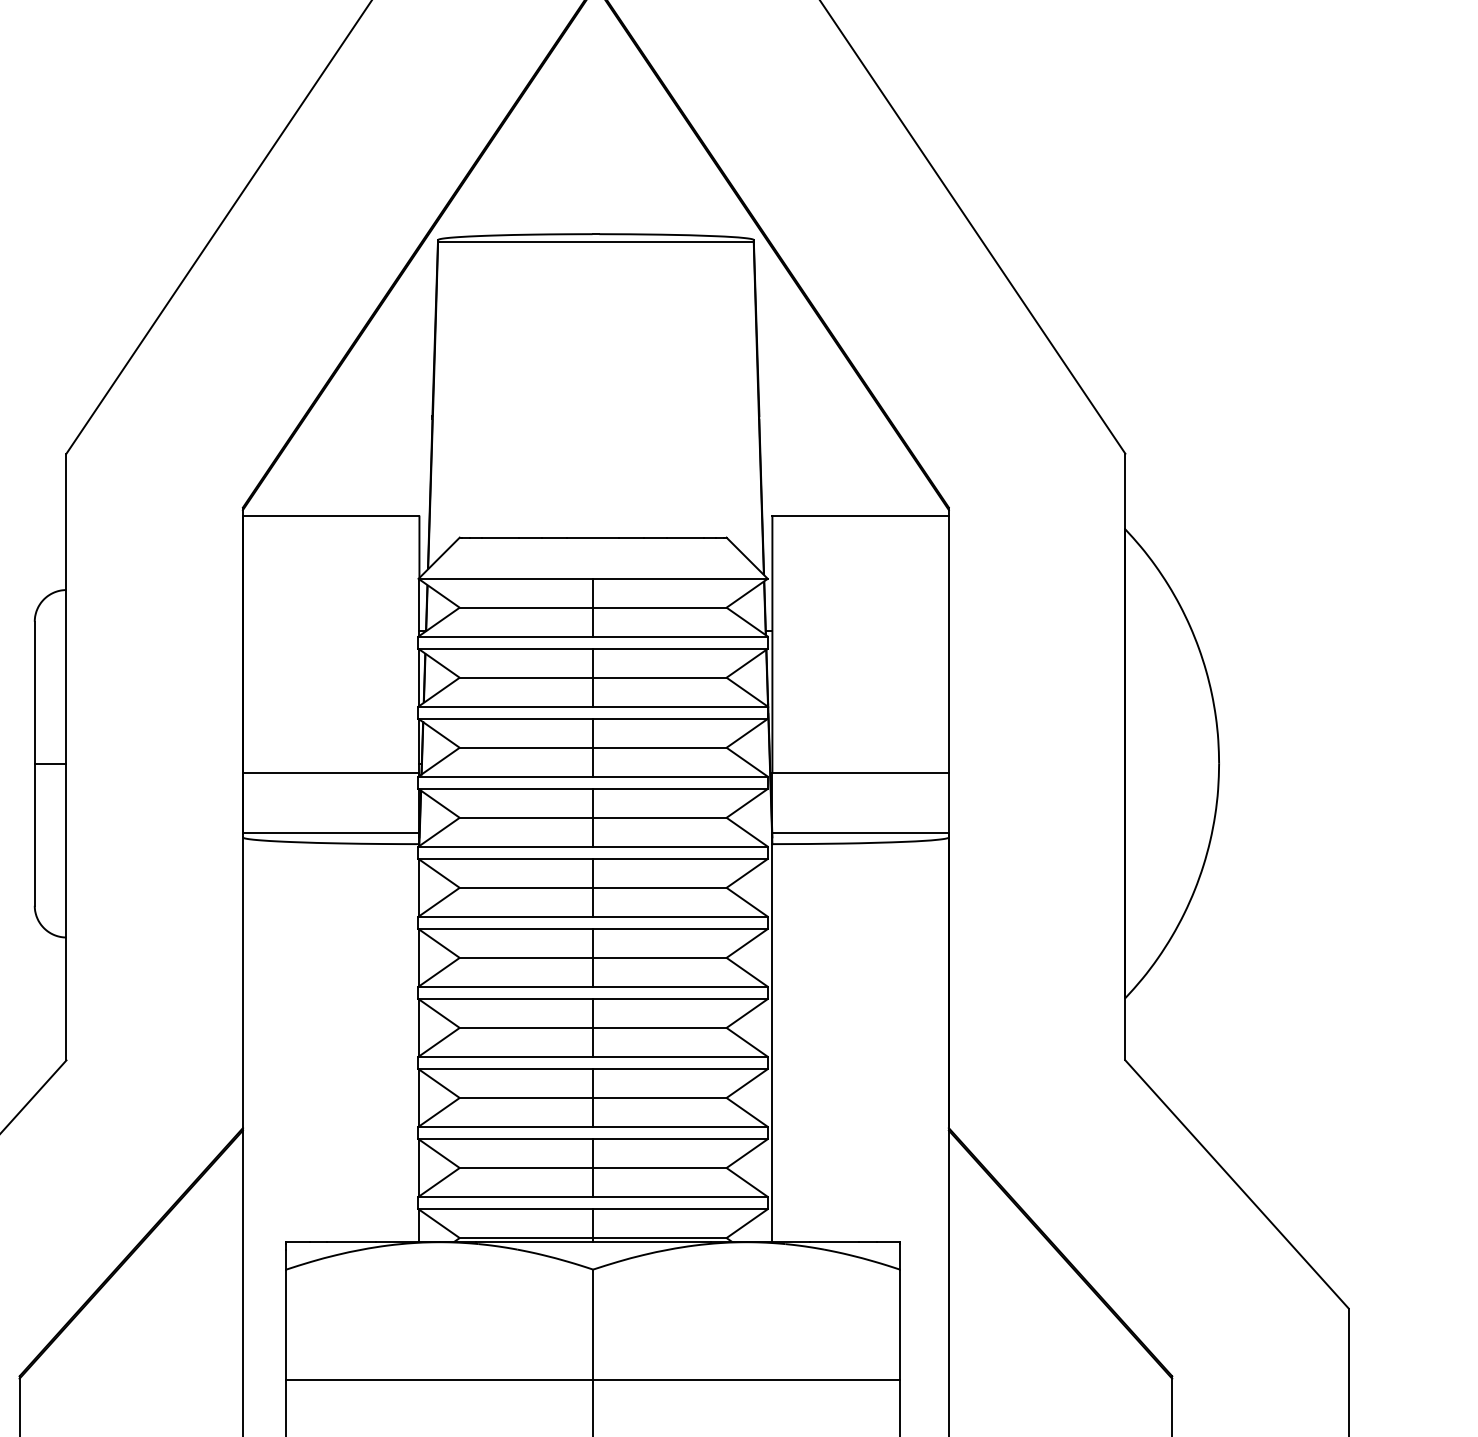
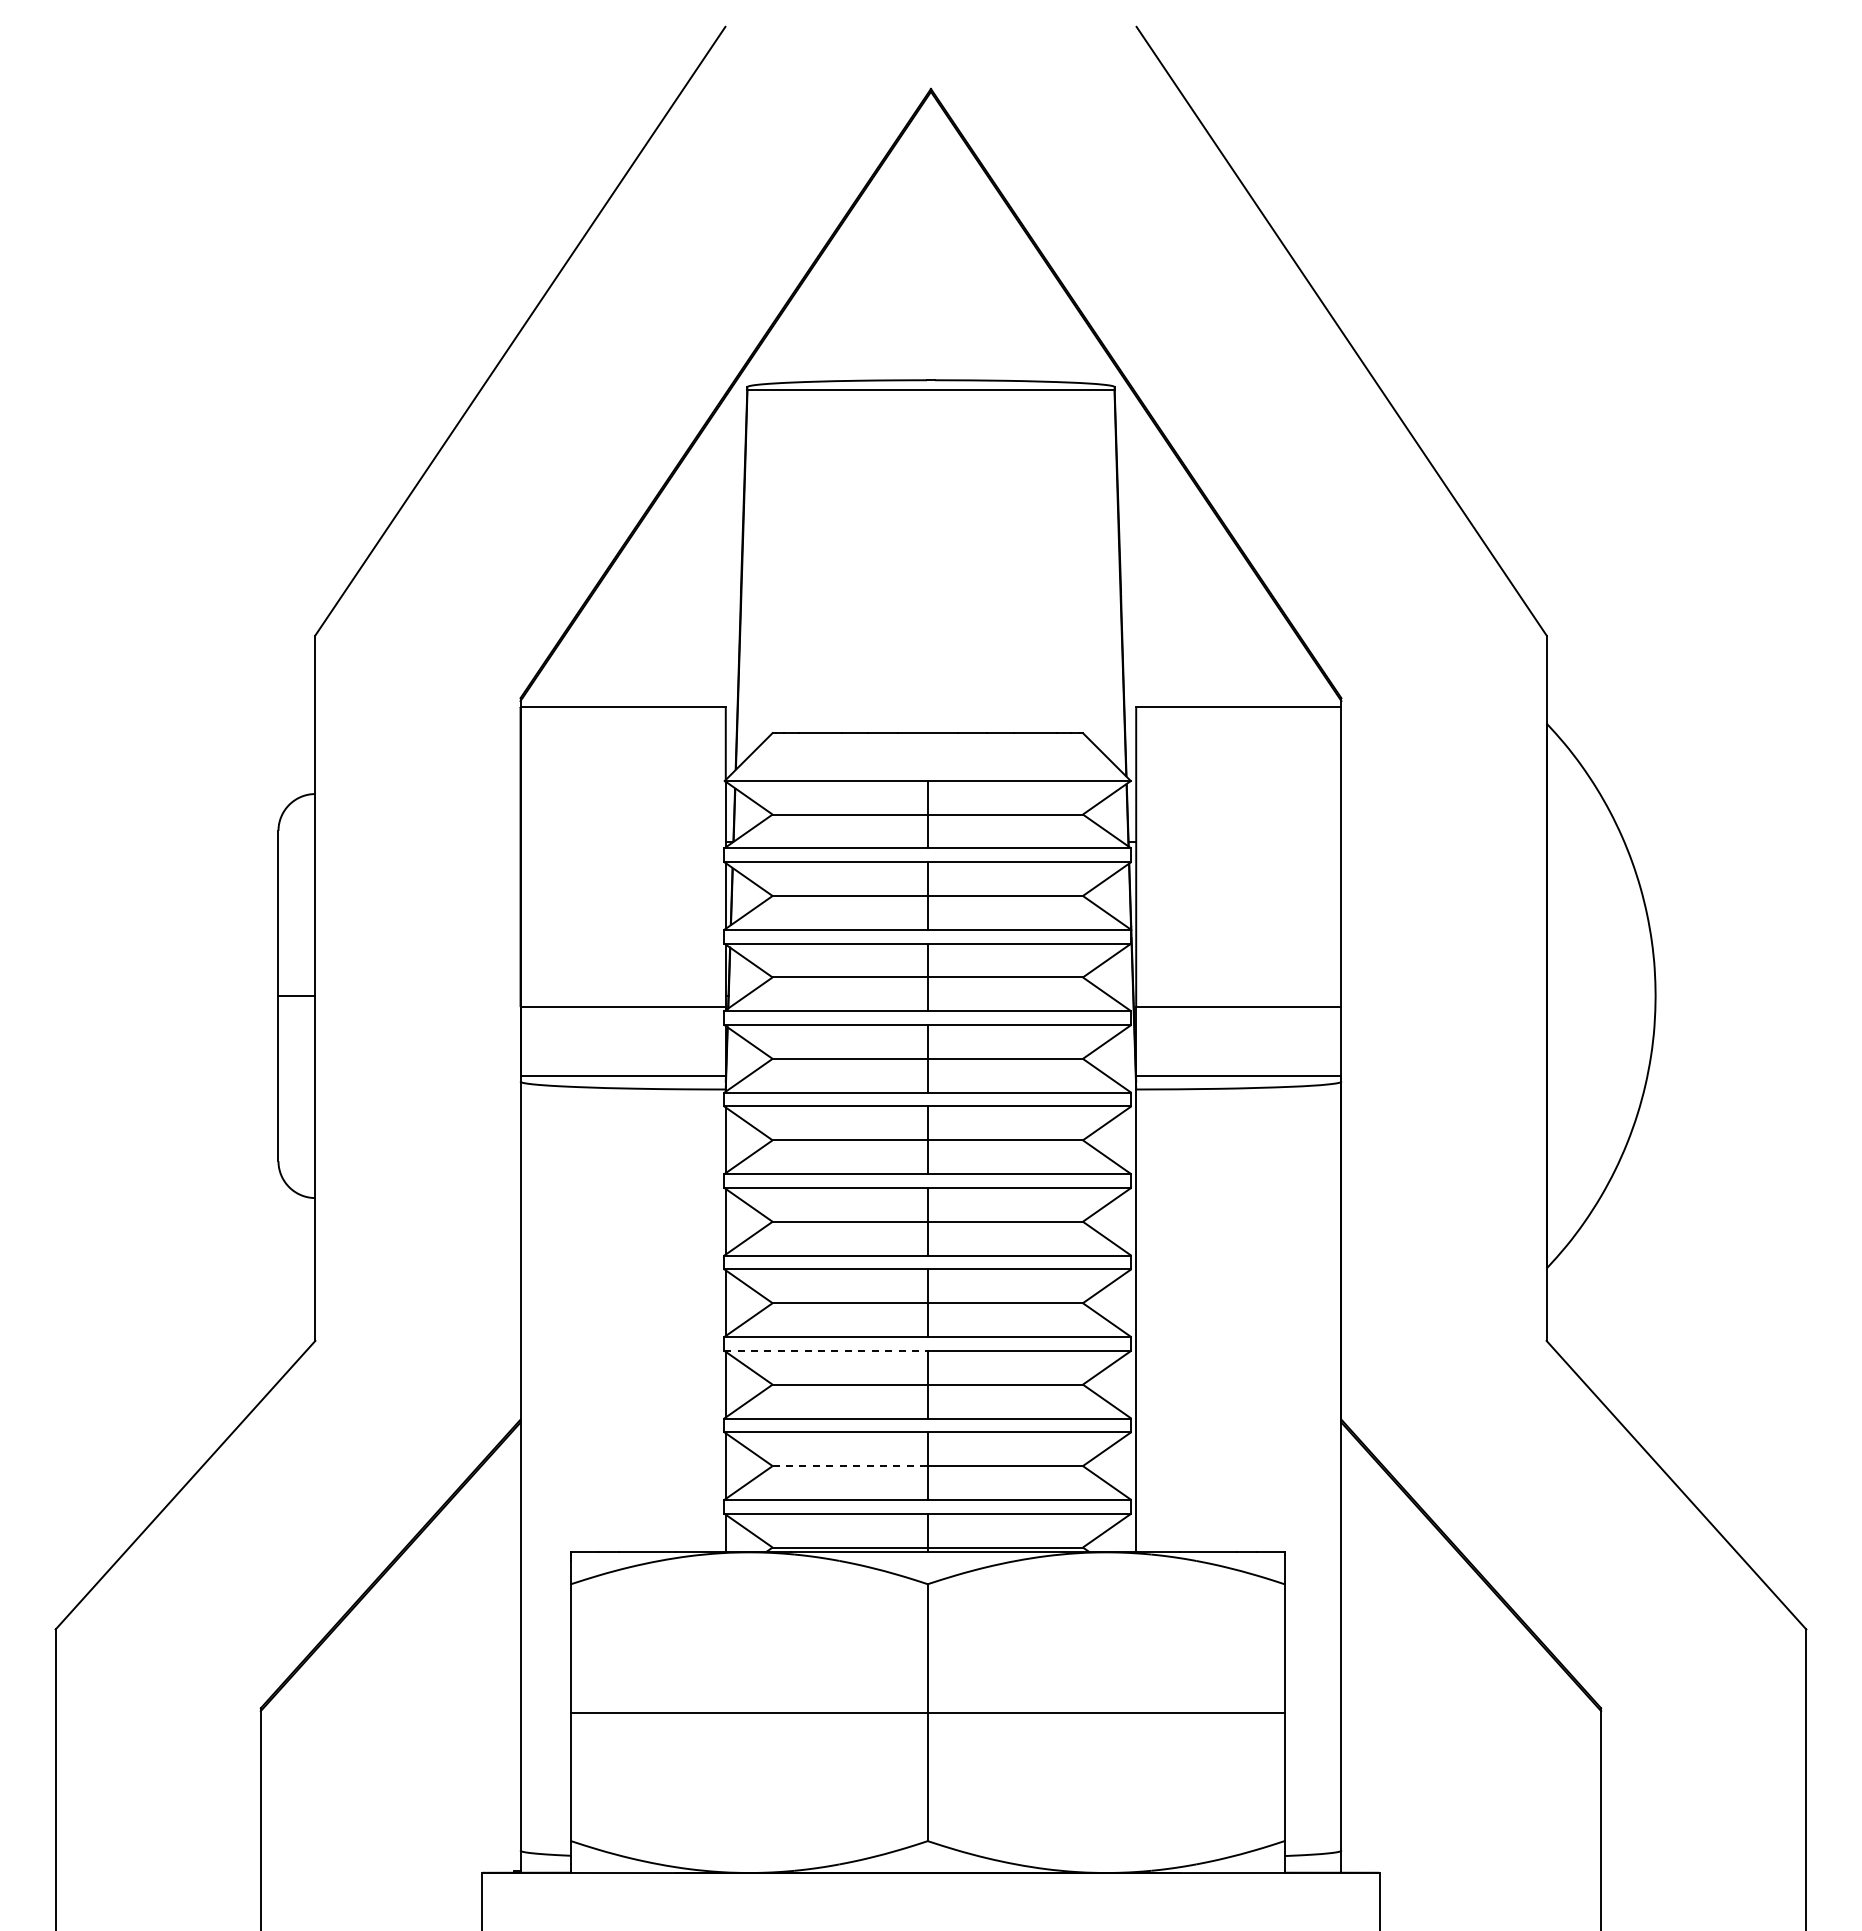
line: (505, 1068) -> (825, 1350), solid -> dashed
line: (526, 1168) -> (850, 1466), solid -> dashed

